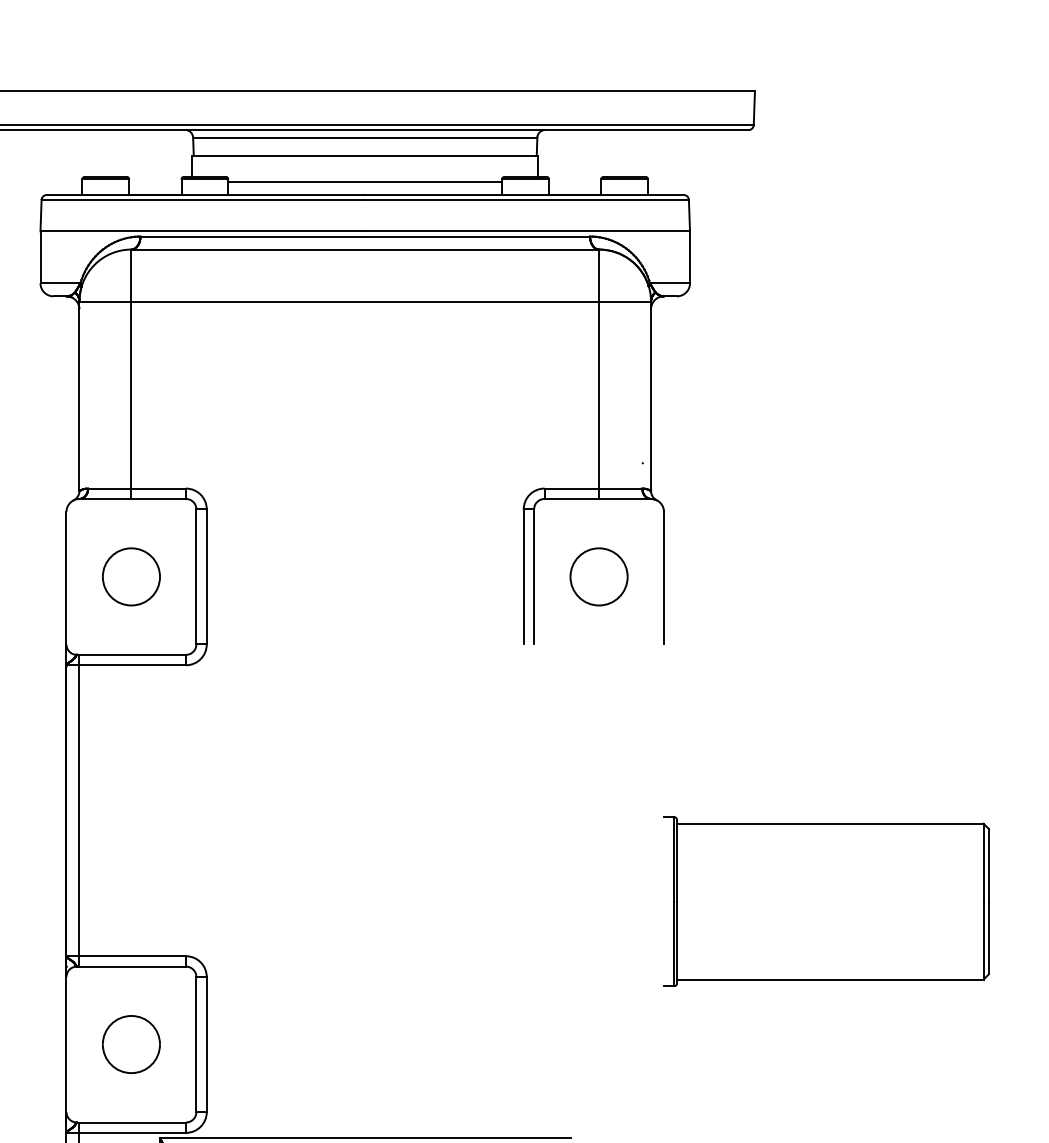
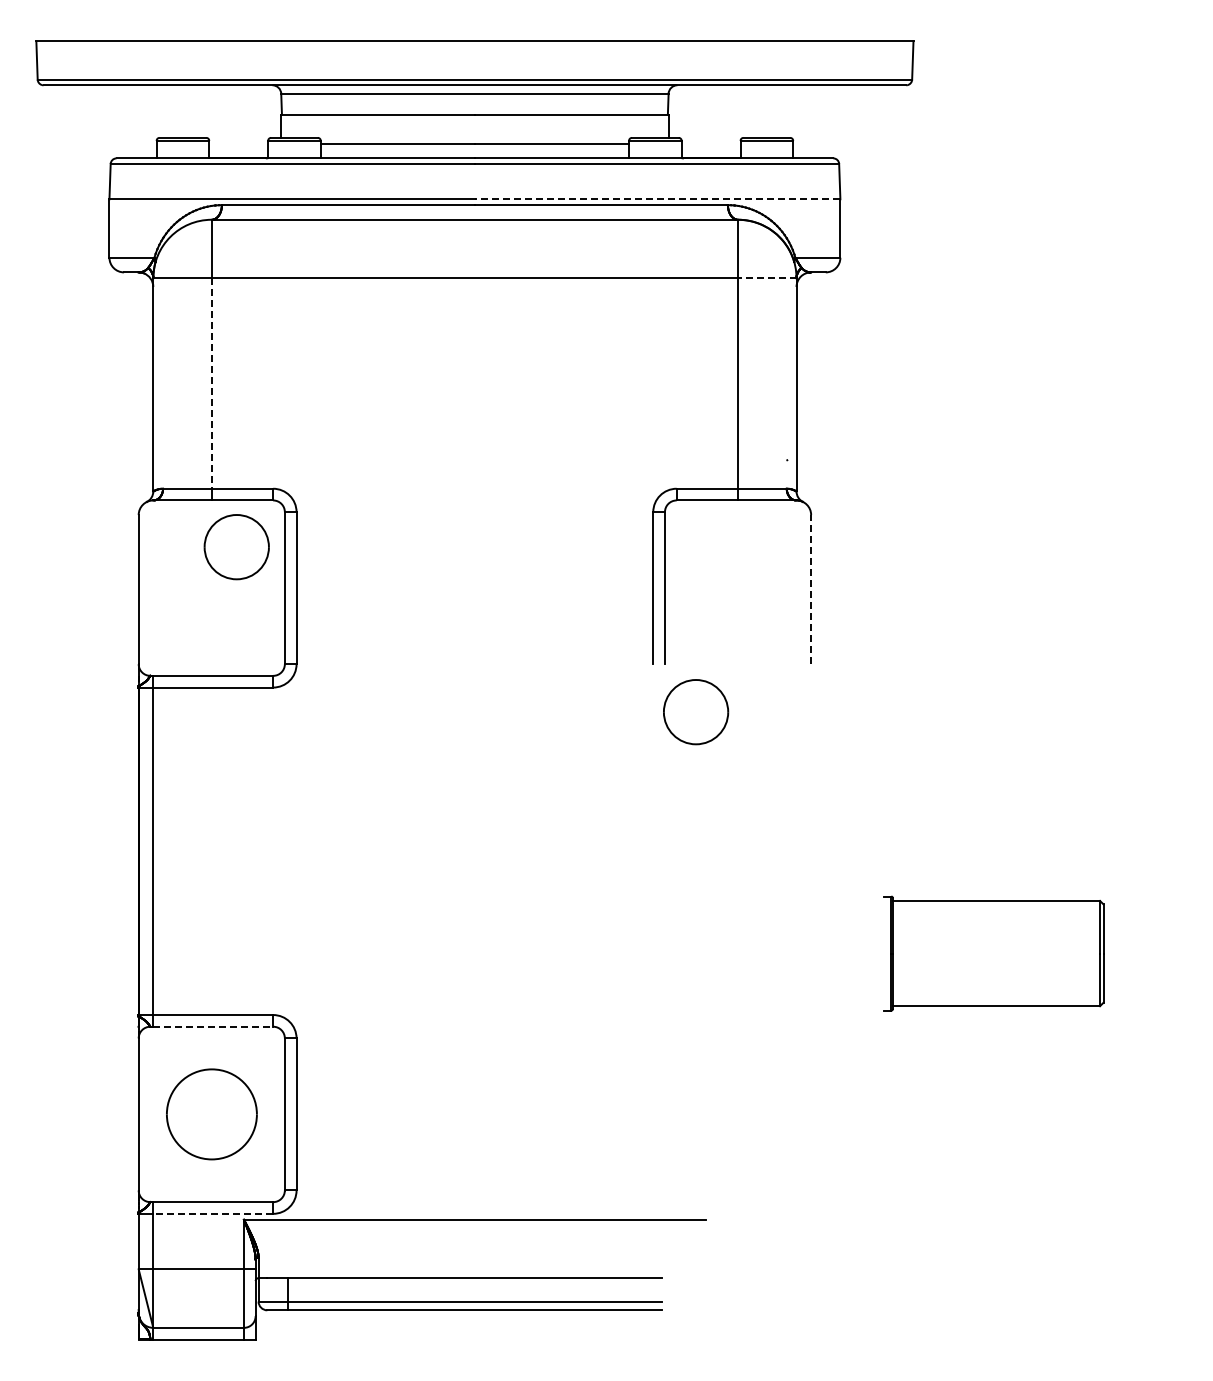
line: (527, 231) -> (657, 199), solid -> dashed
line: (624, 301) -> (766, 278), solid -> dashed
line: (131, 395) -> (211, 384), solid -> dashed
part: (131, 577) -> (236, 547), moved
part: (599, 577) -> (696, 712), moved
line: (664, 578) -> (811, 589), solid -> dashed
part: (826, 901) -> (993, 953), size x0.6
line: (132, 966) -> (213, 1026), solid -> dashed
part: (131, 1044) -> (211, 1114), size x1.4
line: (132, 1132) -> (213, 1213), solid -> dashed

